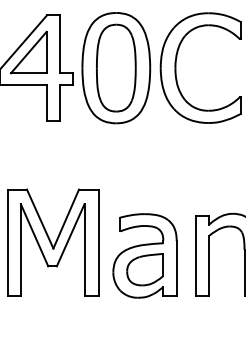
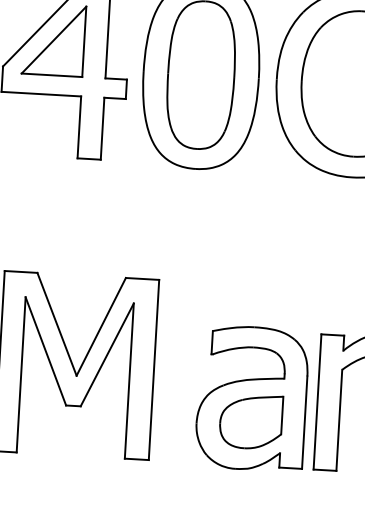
part: (144, 255) -> (251, 397), moved

